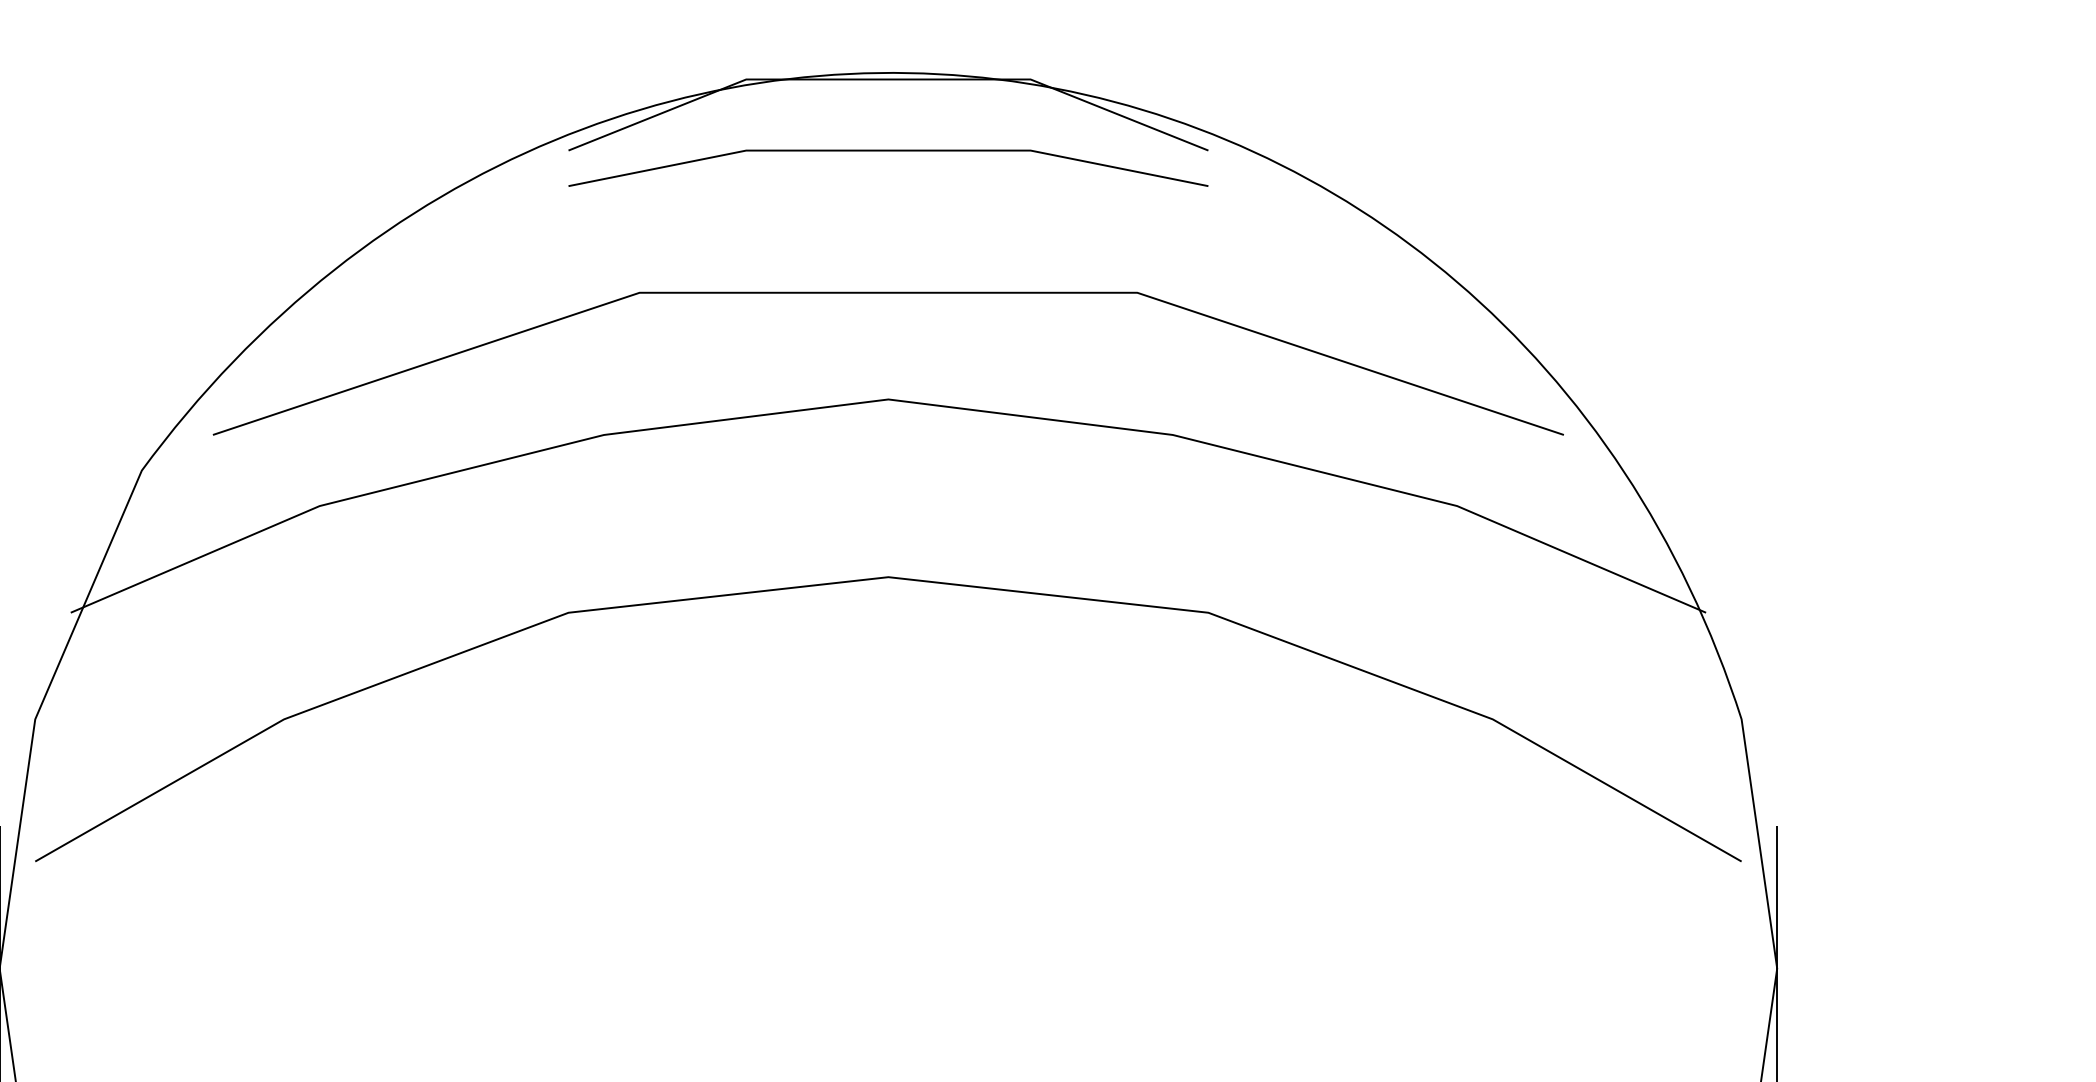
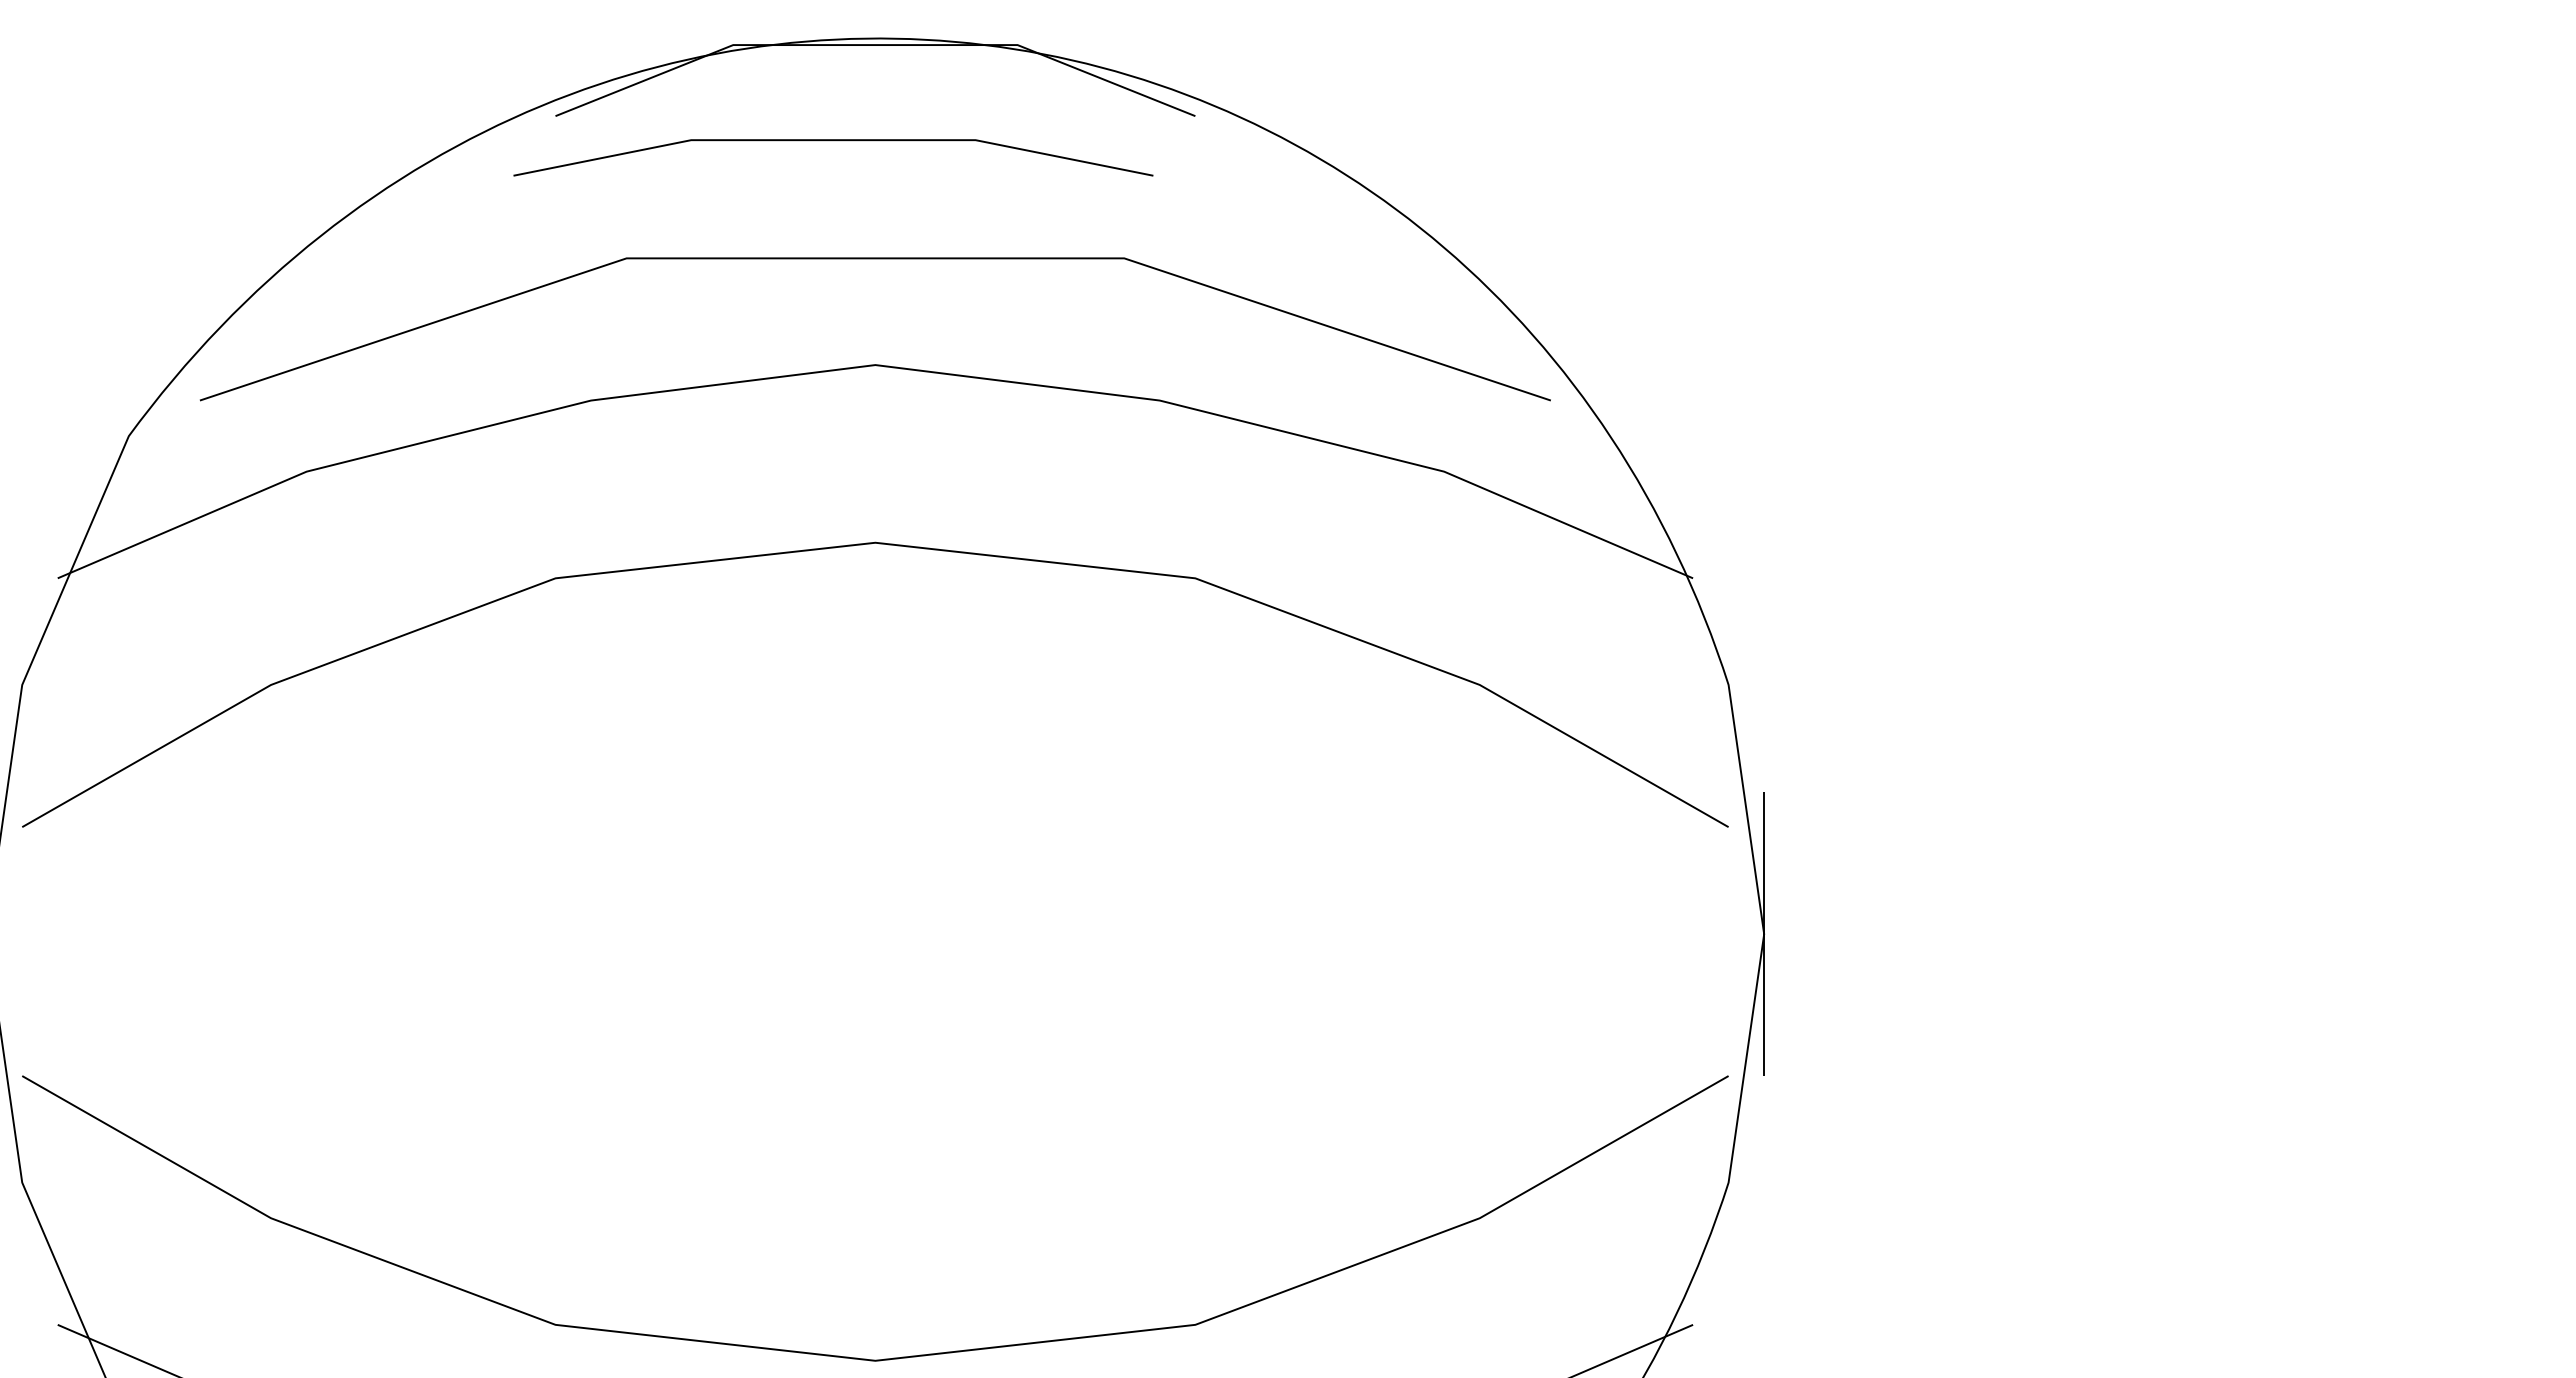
curve: (888, 151) -> (833, 141), moved

